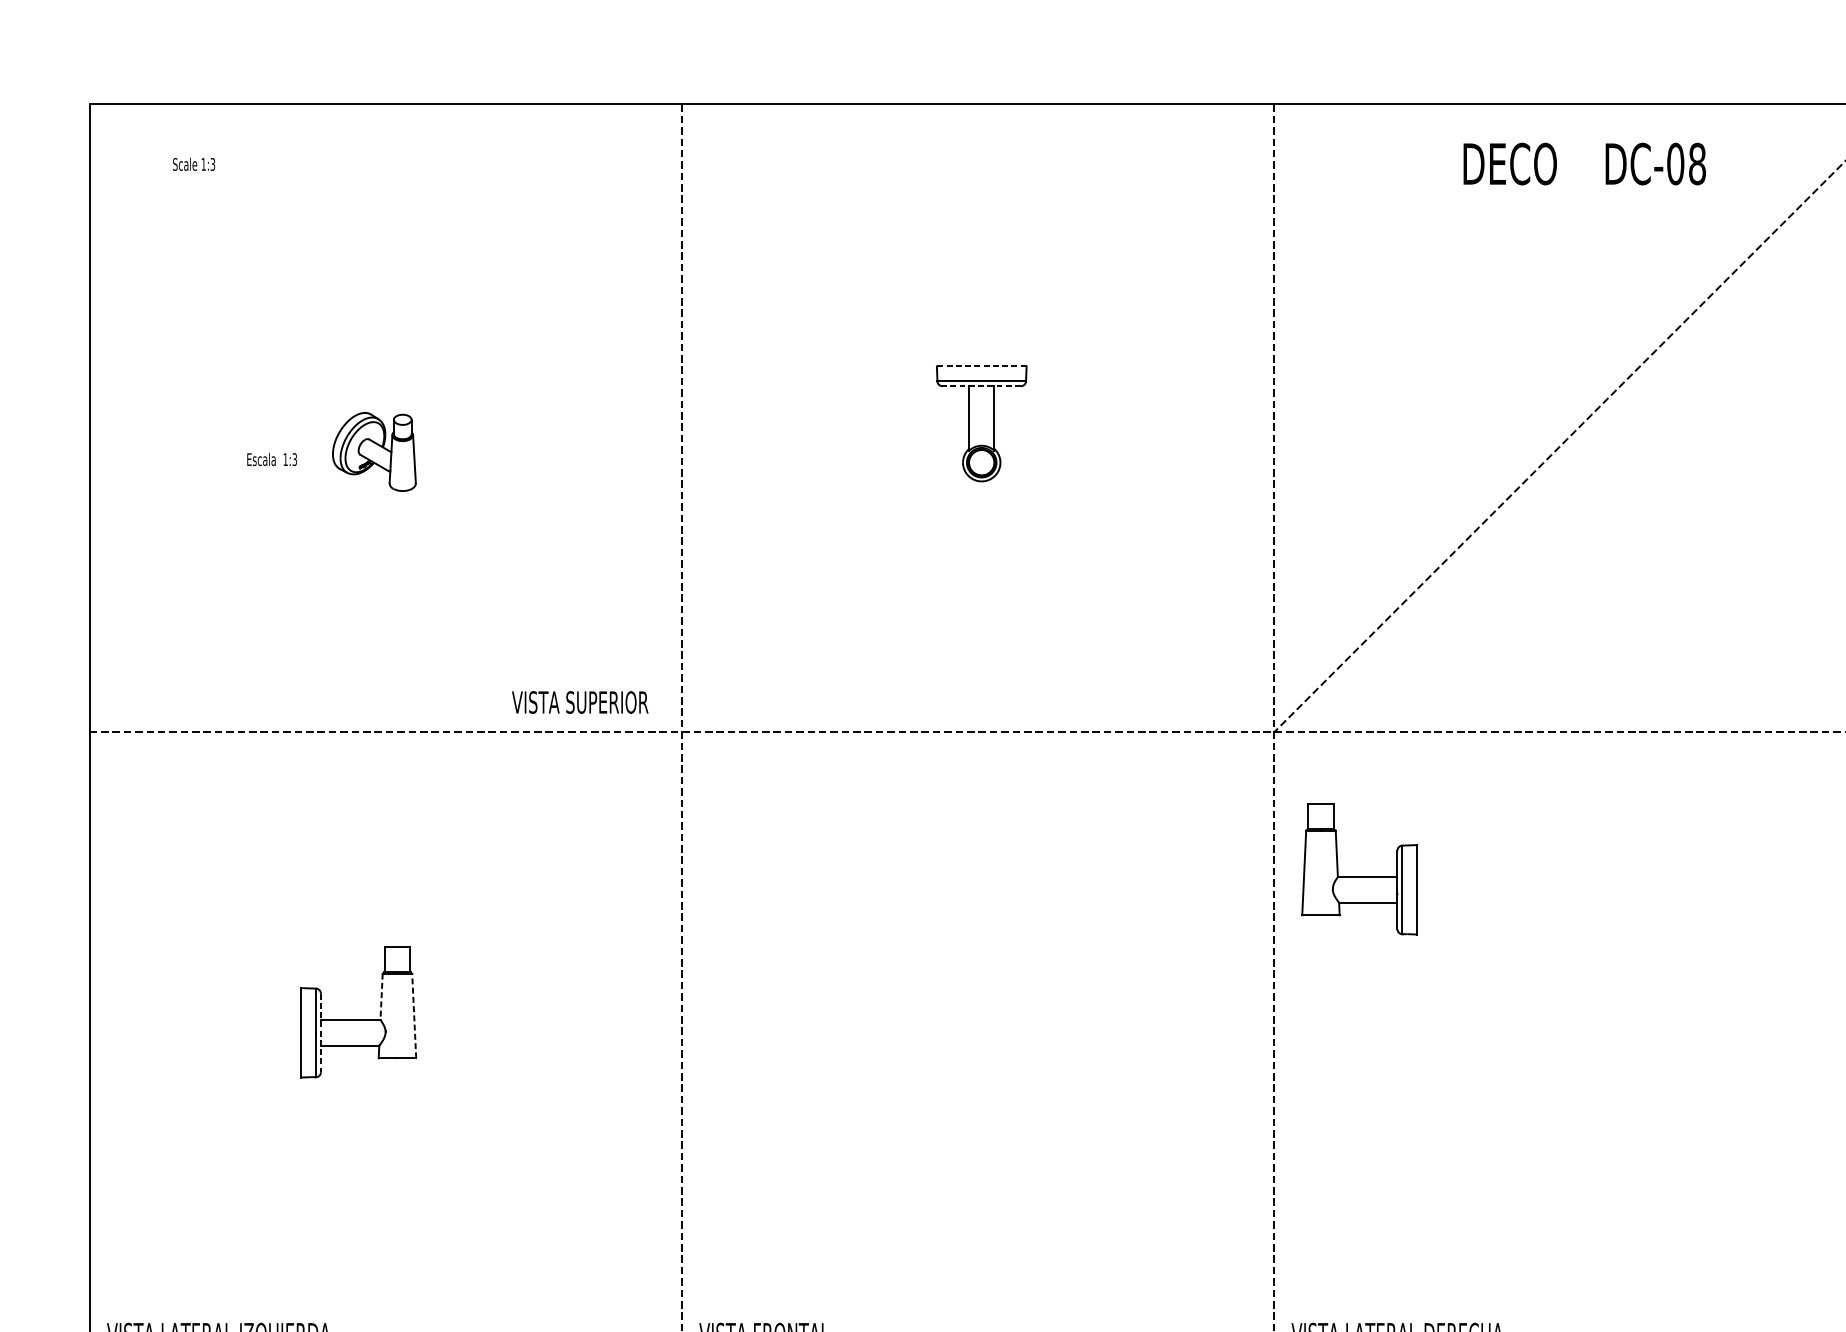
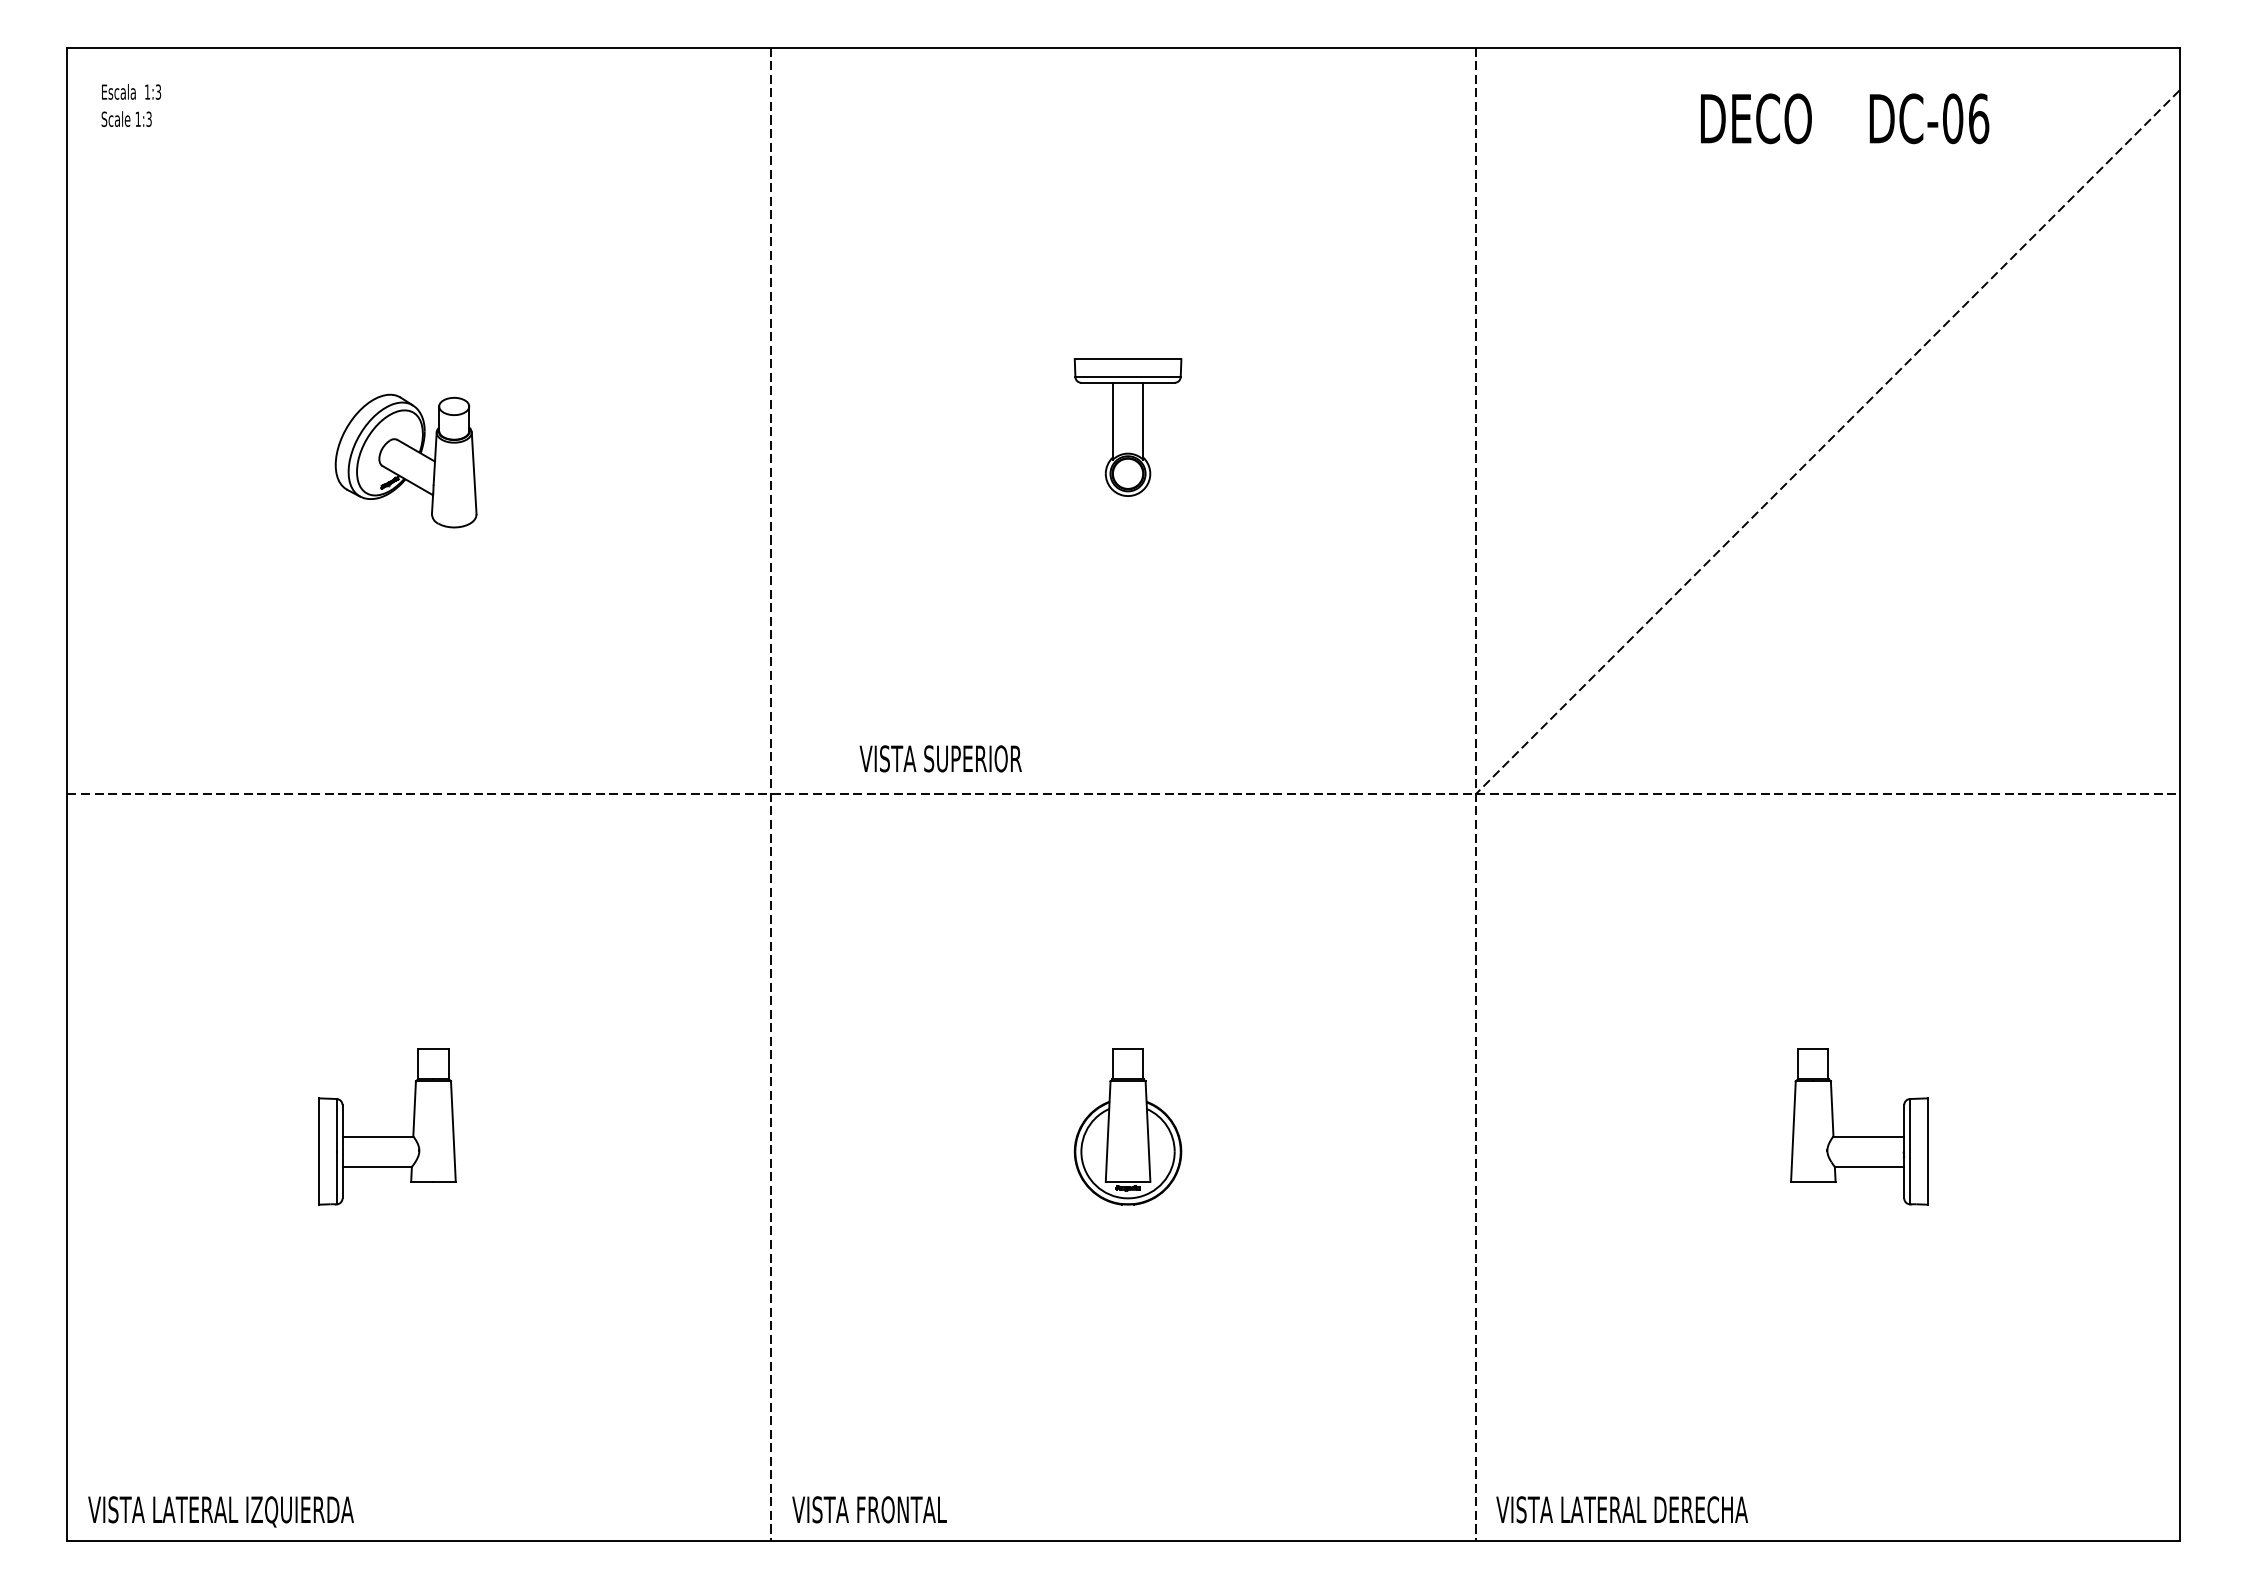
text: (193, 163) -> (126, 118), moved
text: (1697, 163) -> (1978, 118), DC-08 -> DC-06
line: (981, 366) -> (1127, 359), dashed -> solid
line: (982, 385) -> (1128, 382), dashed -> solid
part: (373, 451) -> (405, 460), size x1.43
text: (272, 459) -> (131, 91), moved
text: (580, 702) -> (940, 758), moved
part: (1359, 877) -> (1859, 1136), moved
line: (381, 996) -> (414, 1108), dashed -> solid
part: (981, 1011) -> (1127, 1126), added
line: (414, 1015) -> (453, 1131), dashed -> solid
line: (320, 1032) -> (342, 1151), dashed -> solid

